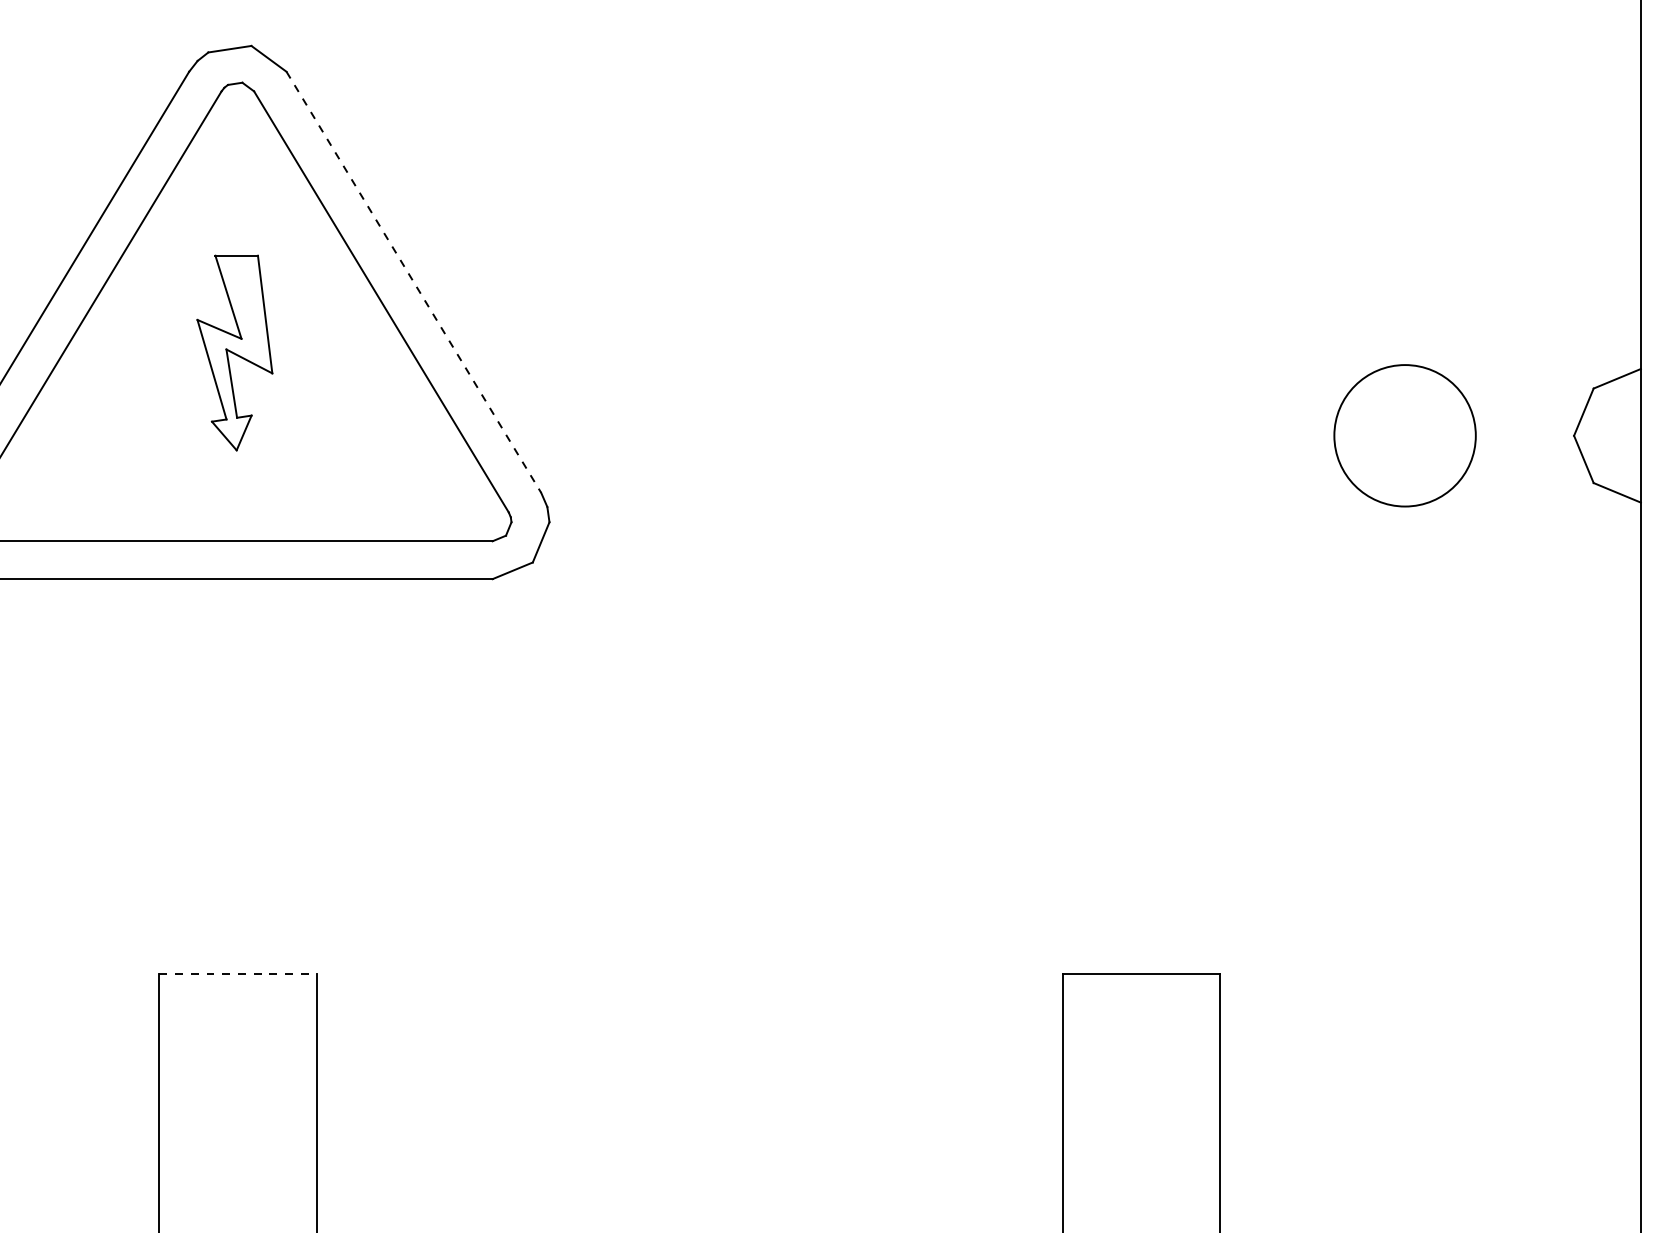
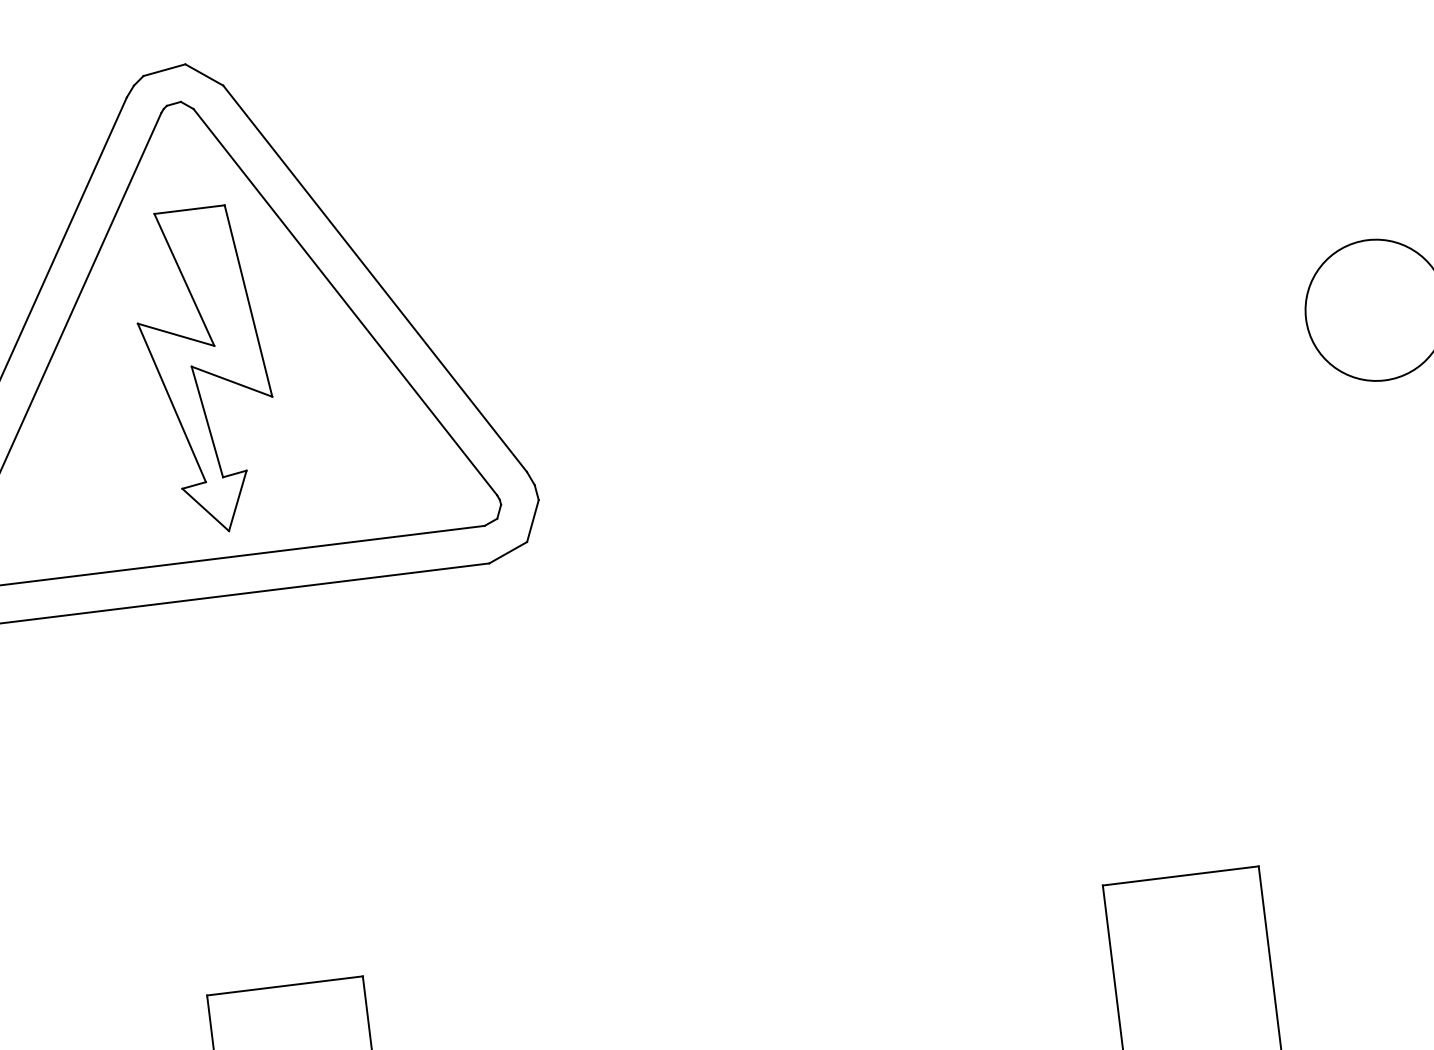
line: (414, 282) -> (375, 278), dashed -> solid
part: (234, 352) -> (205, 370), size x1.67
line: (237, 974) -> (284, 986), dashed -> solid

